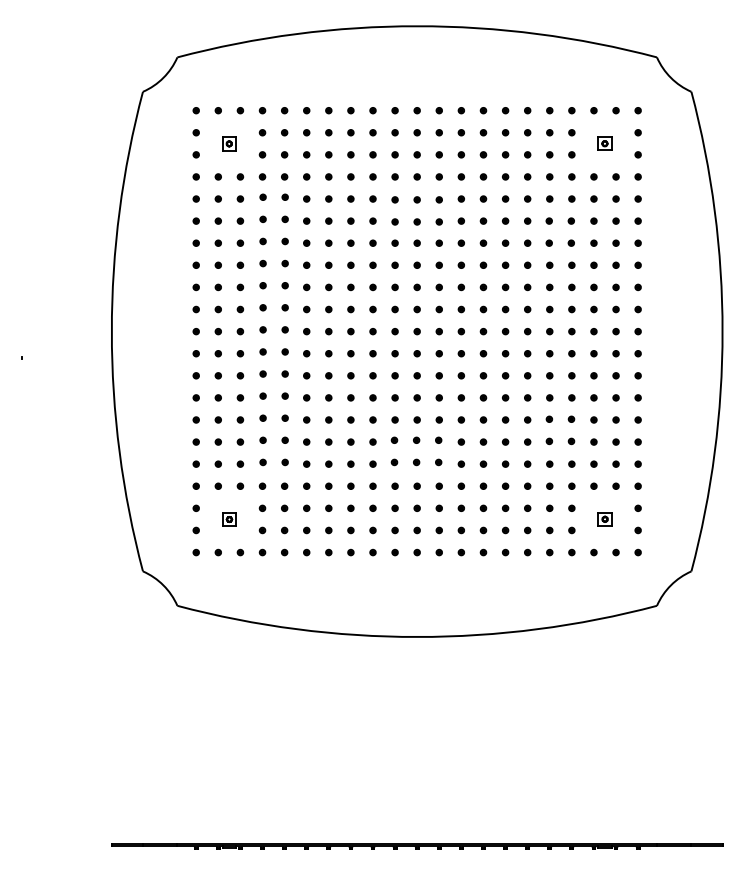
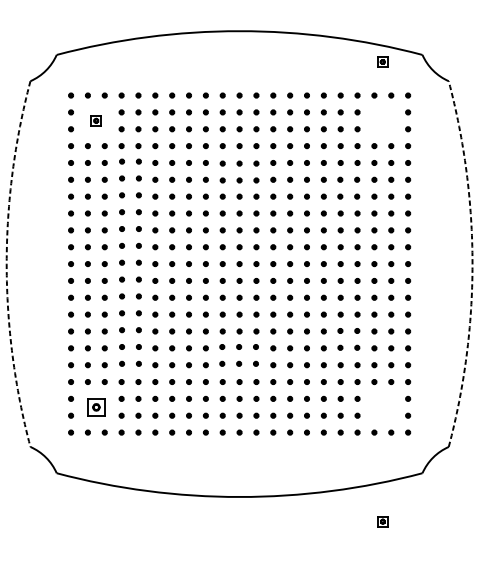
part: (604, 143) -> (382, 61), moved
arc: (111, 331) -> (6, 264), solid -> dashed
arc: (722, 331) -> (472, 264), solid -> dashed
part: (229, 519) -> (96, 407), size x1.6
part: (604, 519) -> (382, 521), moved

